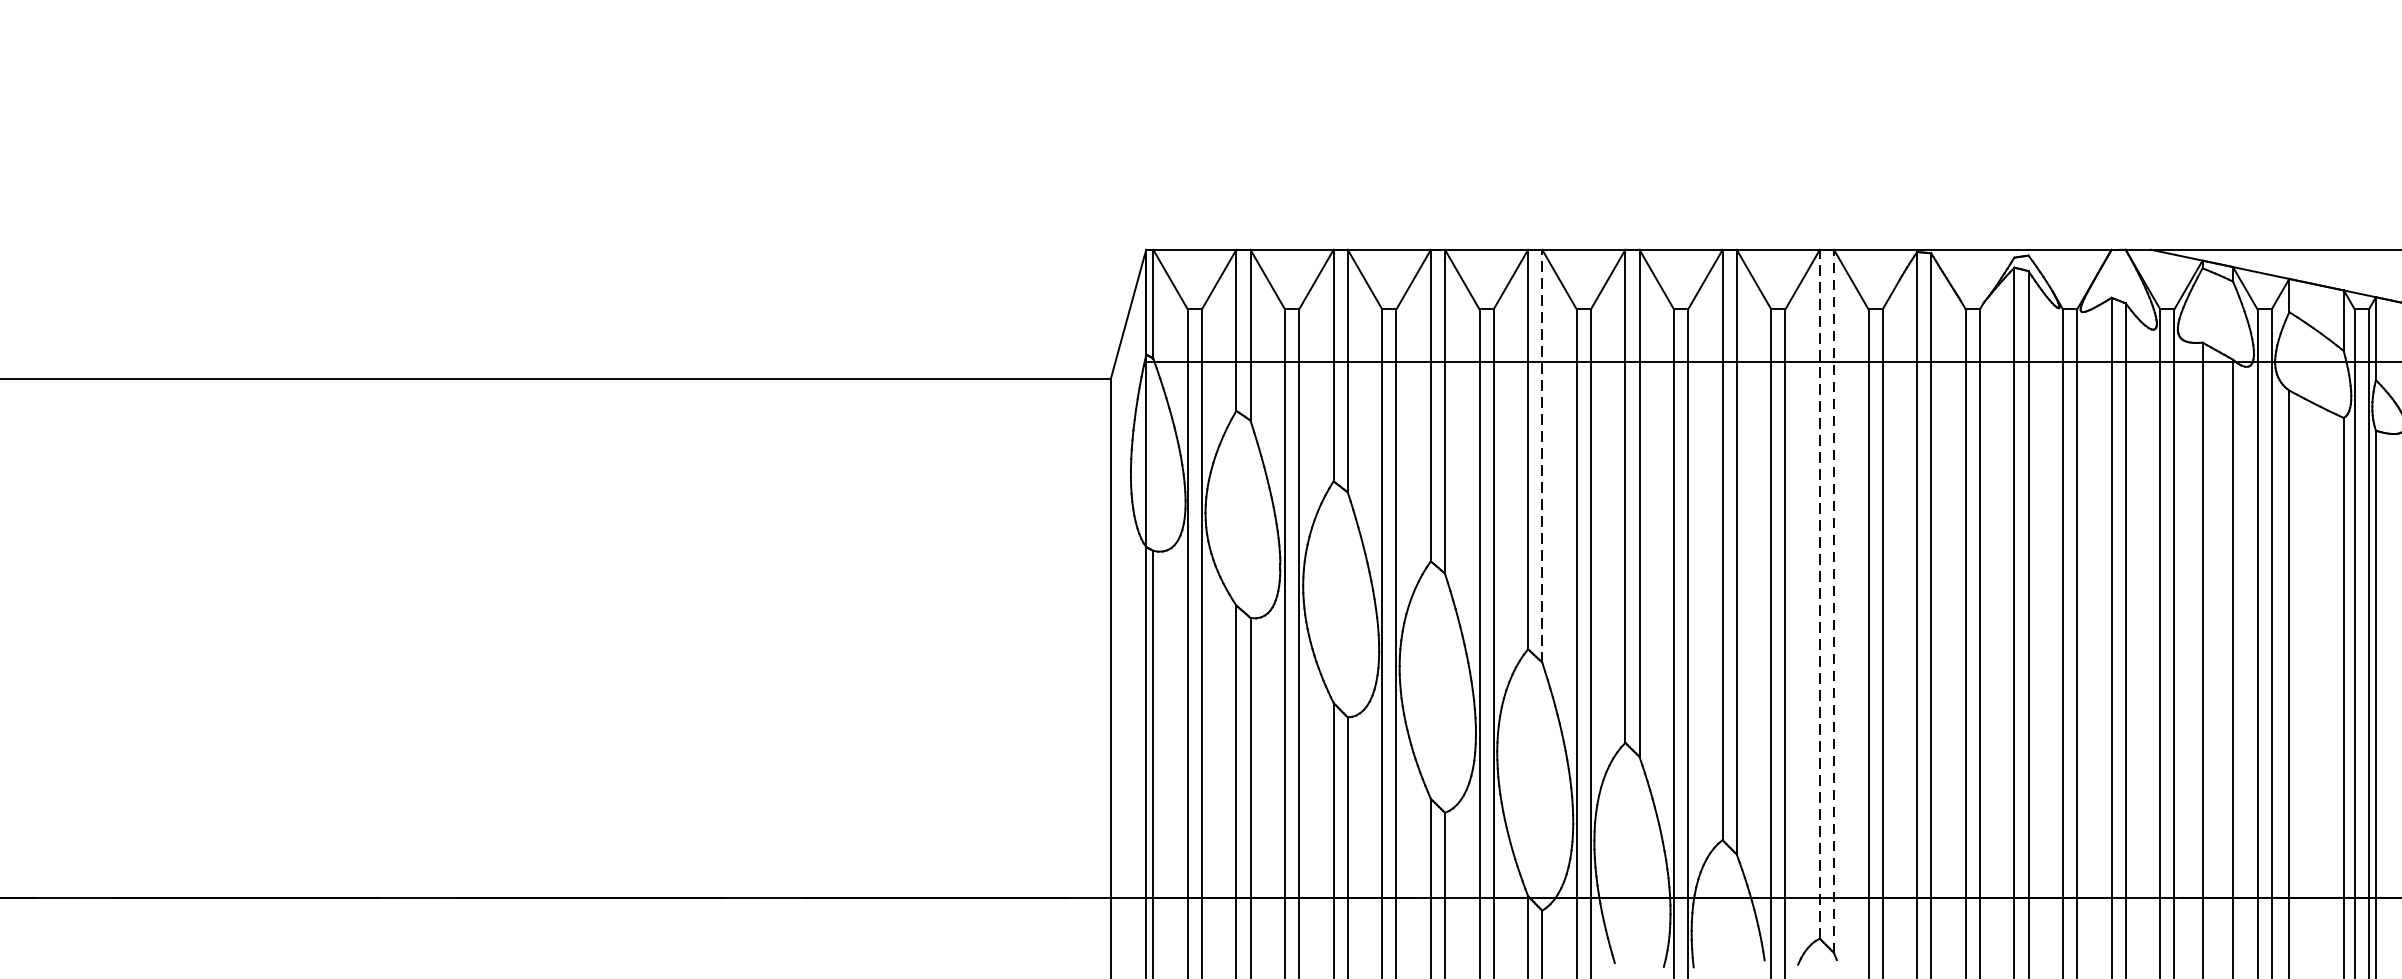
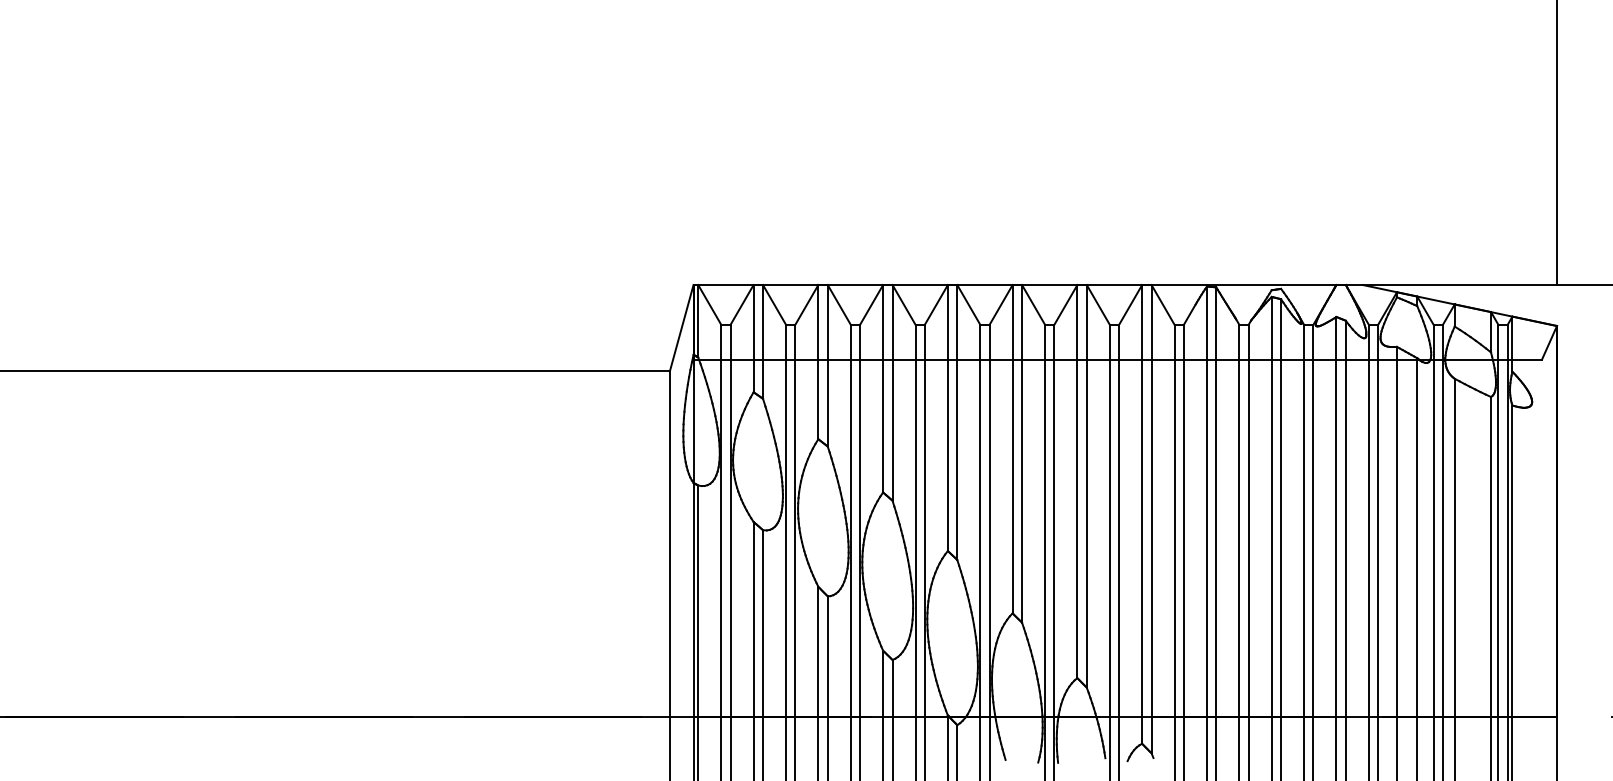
line: (1542, 454) -> (957, 421), dashed -> solid
line: (1820, 592) -> (1142, 513), dashed -> solid
line: (1833, 600) -> (1151, 518), dashed -> solid

